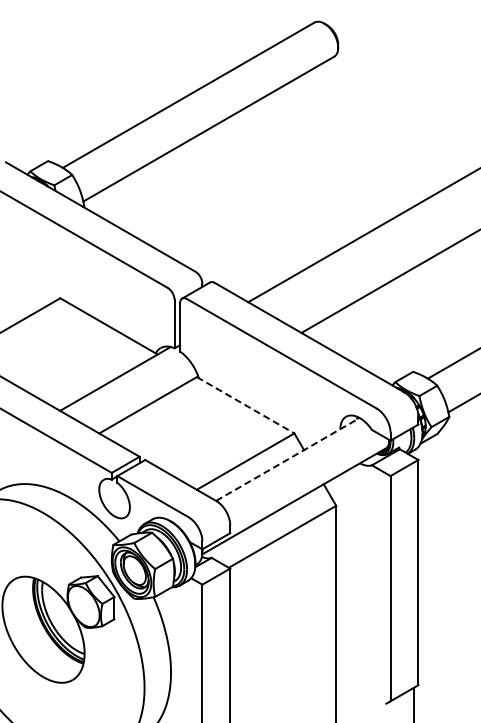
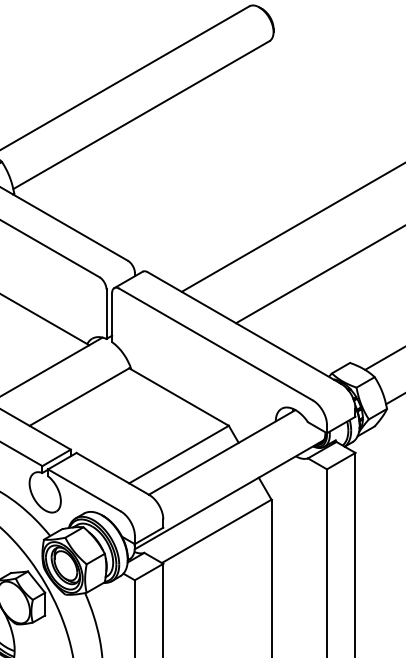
line: (246, 405) -> (179, 397), dashed -> solid
line: (287, 459) -> (221, 452), dashed -> solid

